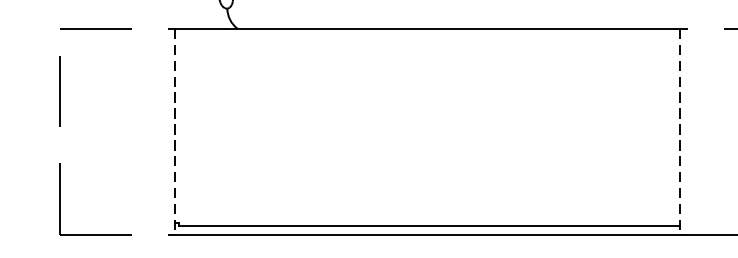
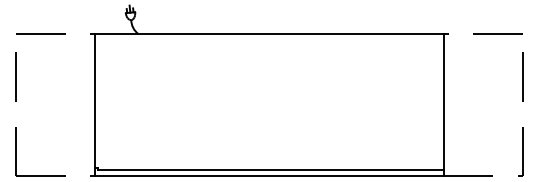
line: (175, 132) -> (95, 105), dashed -> solid
line: (680, 132) -> (443, 105), dashed -> solid

